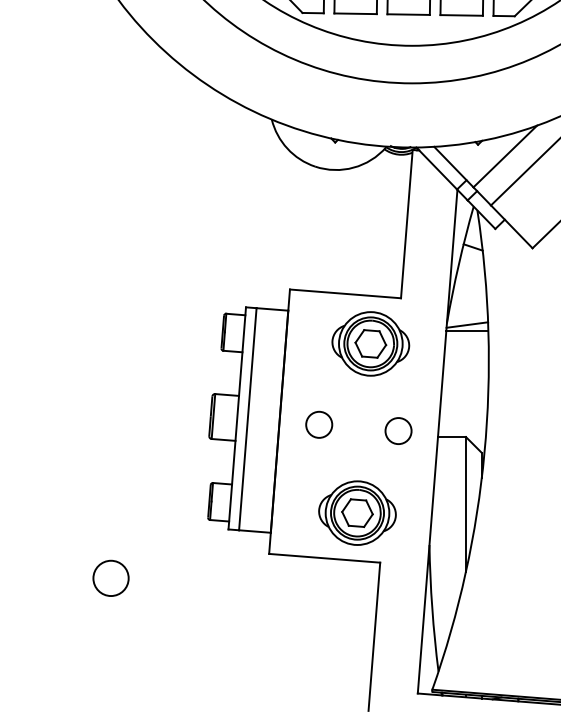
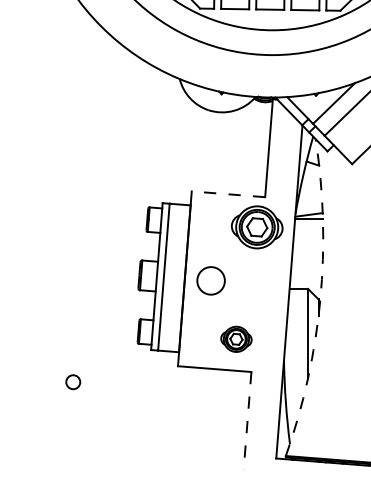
line: (345, 294) -> (228, 194), solid -> dashed
part: (371, 344) -> (257, 227), moved
circle: (318, 424) -> (210, 280), size x1.6
circle: (398, 430) -> (263, 284), removed
arc: (484, 452) -> (320, 299), solid -> dashed
part: (357, 513) -> (236, 339), size x0.6
circle: (109, 577) -> (72, 381), size x0.6
line: (374, 637) -> (247, 421), solid -> dashed

